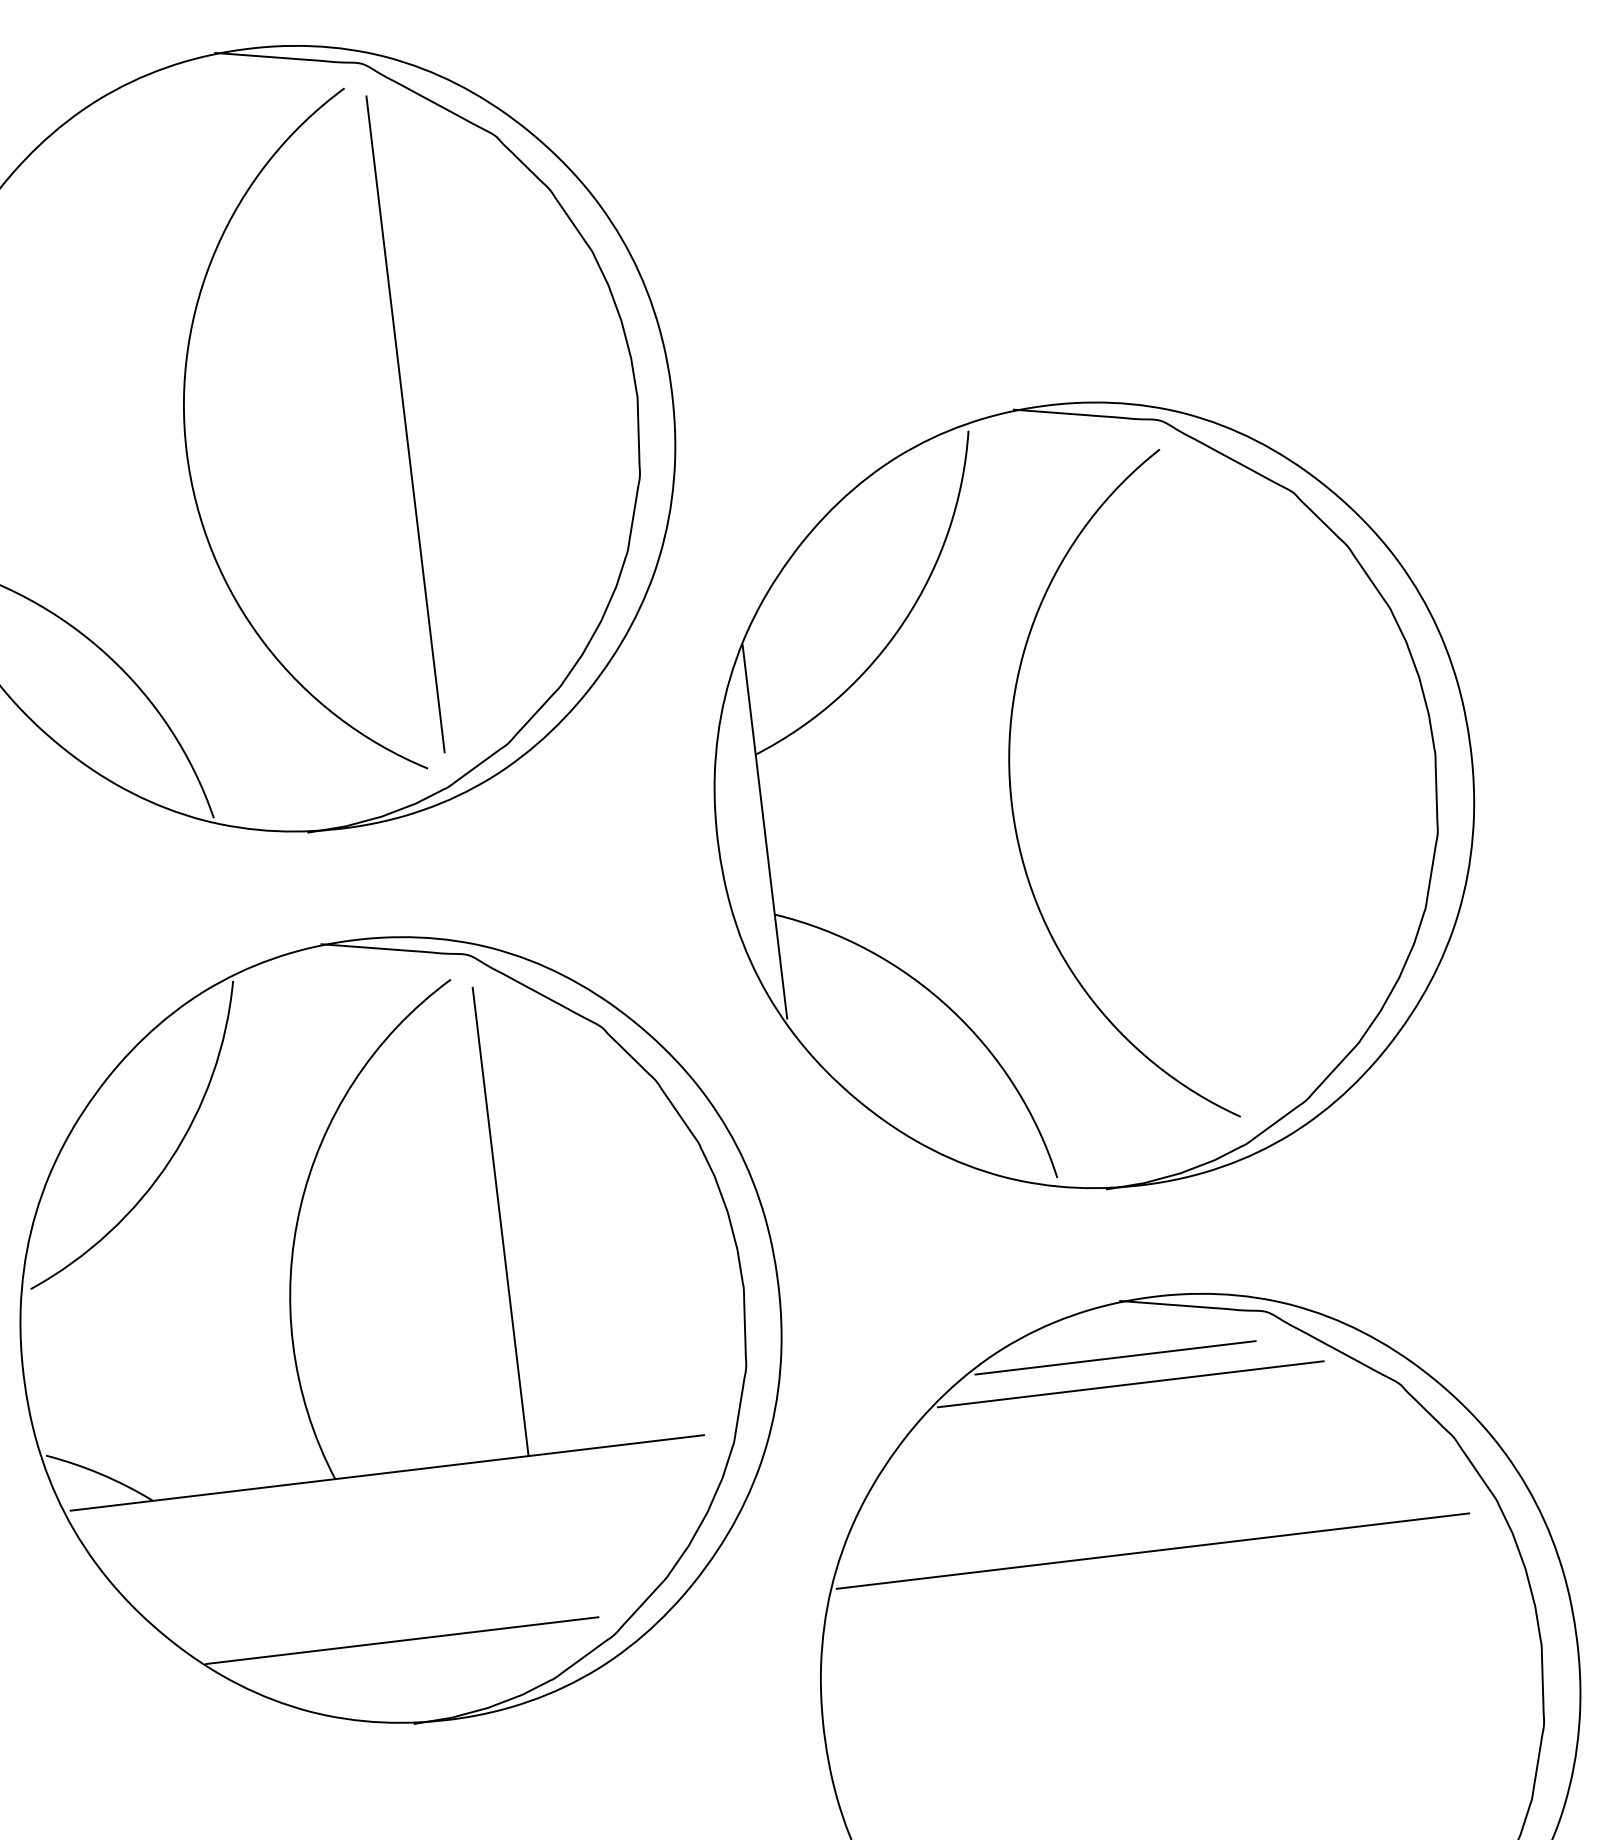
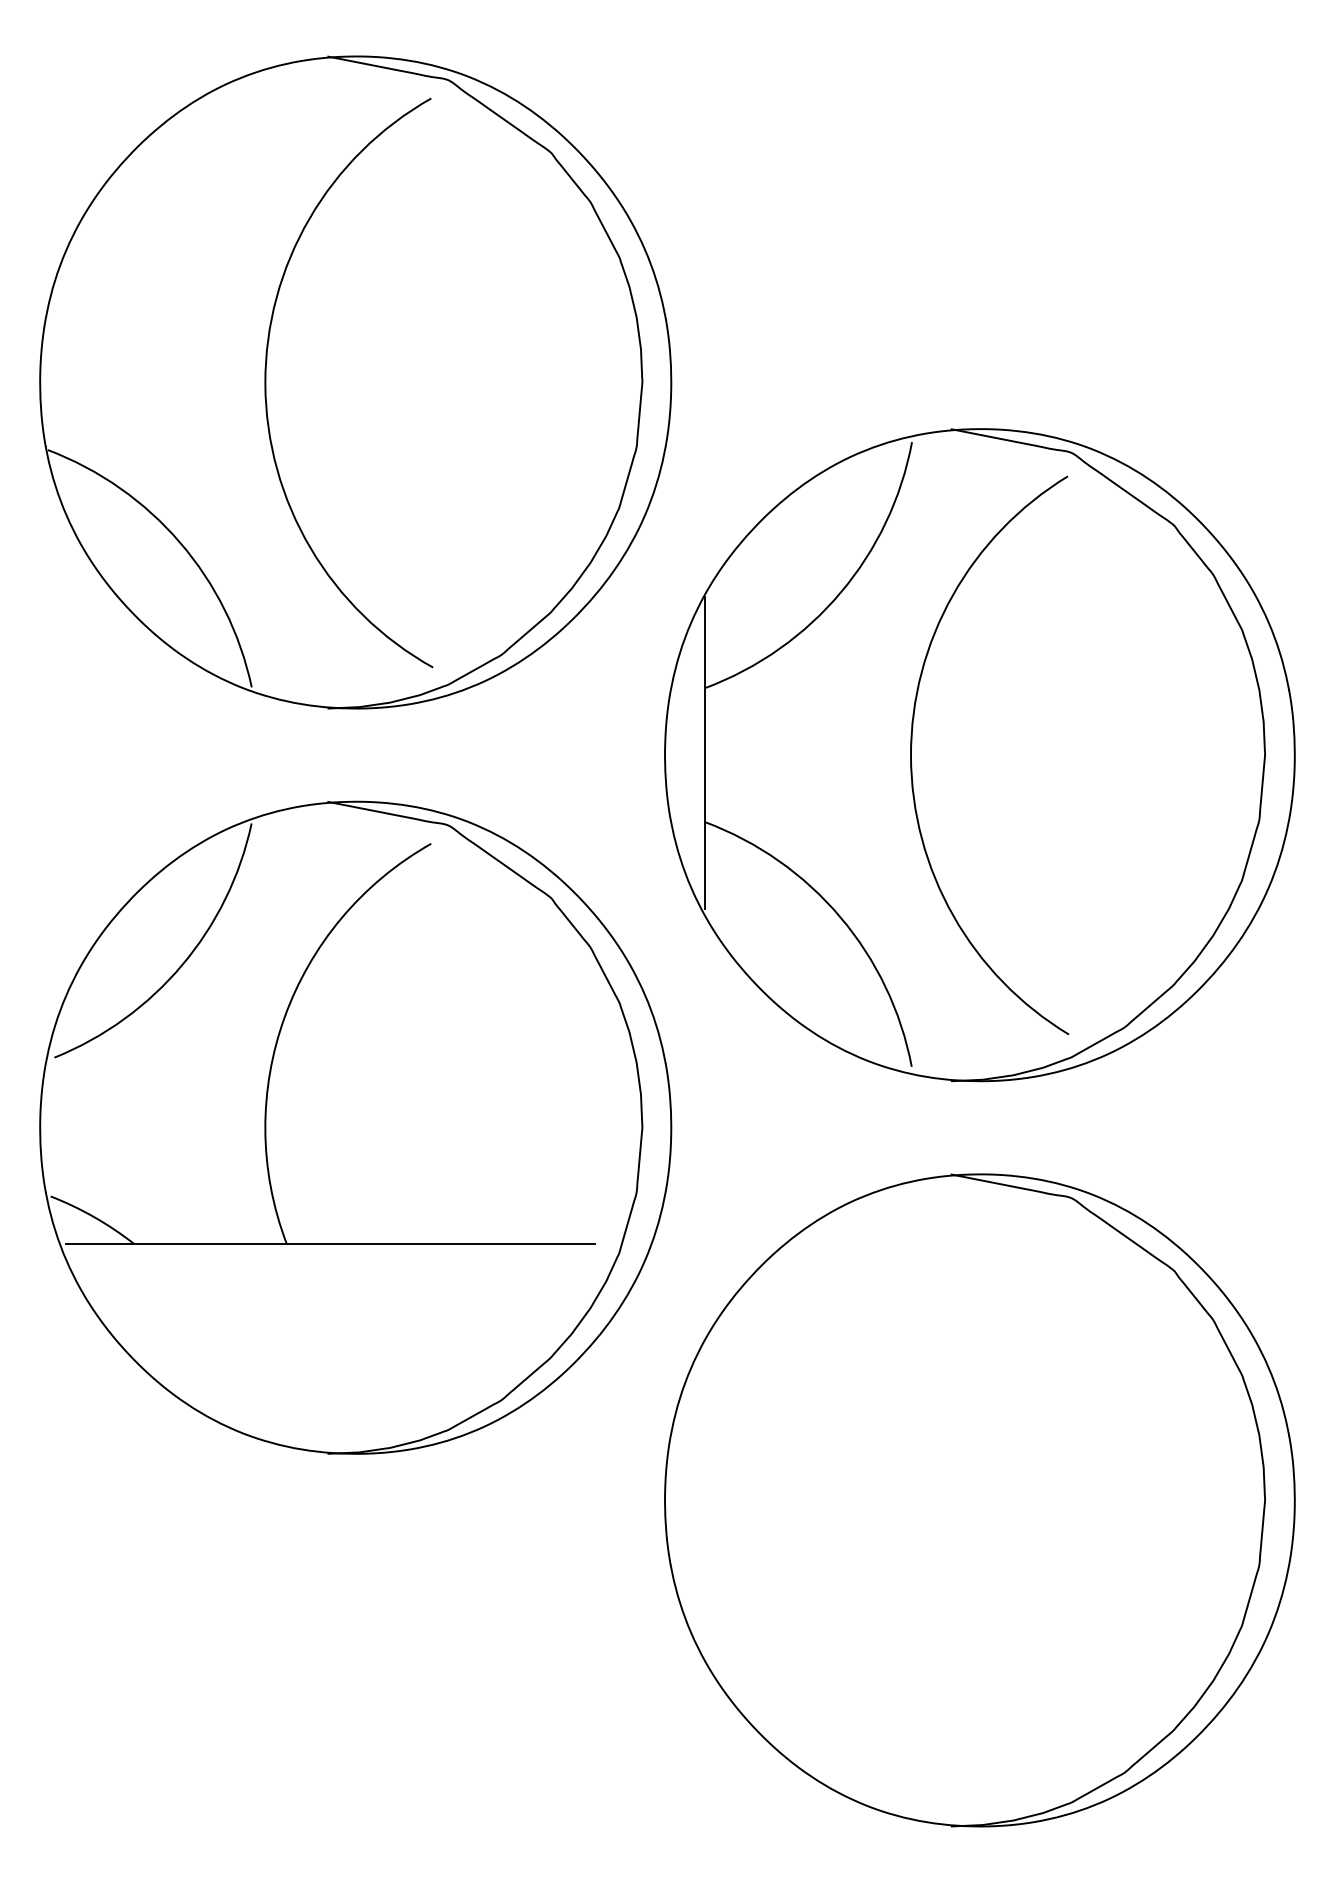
line: (405, 424) -> (448, 381), removed
line: (500, 1220) -> (448, 1047), removed
line: (1114, 1357) -> (941, 1220), removed
line: (1130, 1384) -> (951, 1244), removed
line: (1152, 1550) -> (953, 1383), removed
line: (402, 1640) -> (326, 1383), removed

